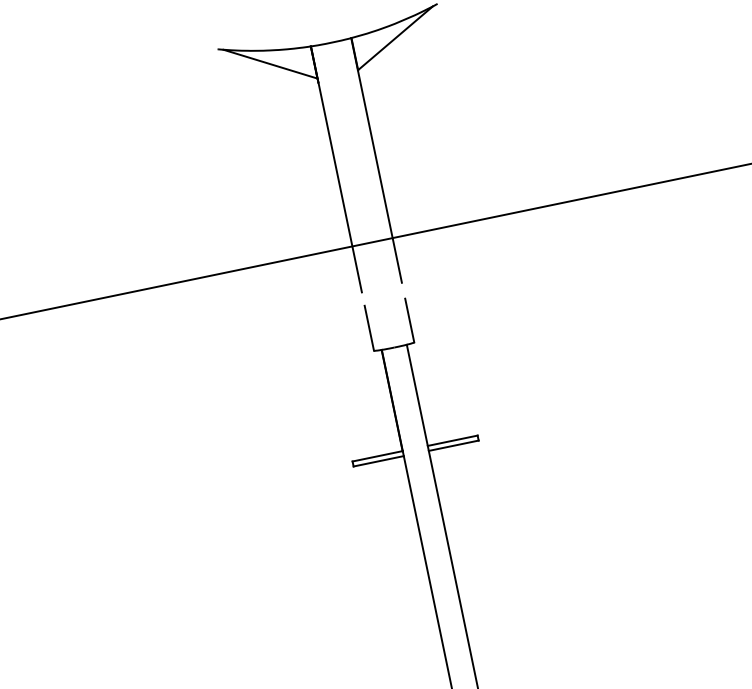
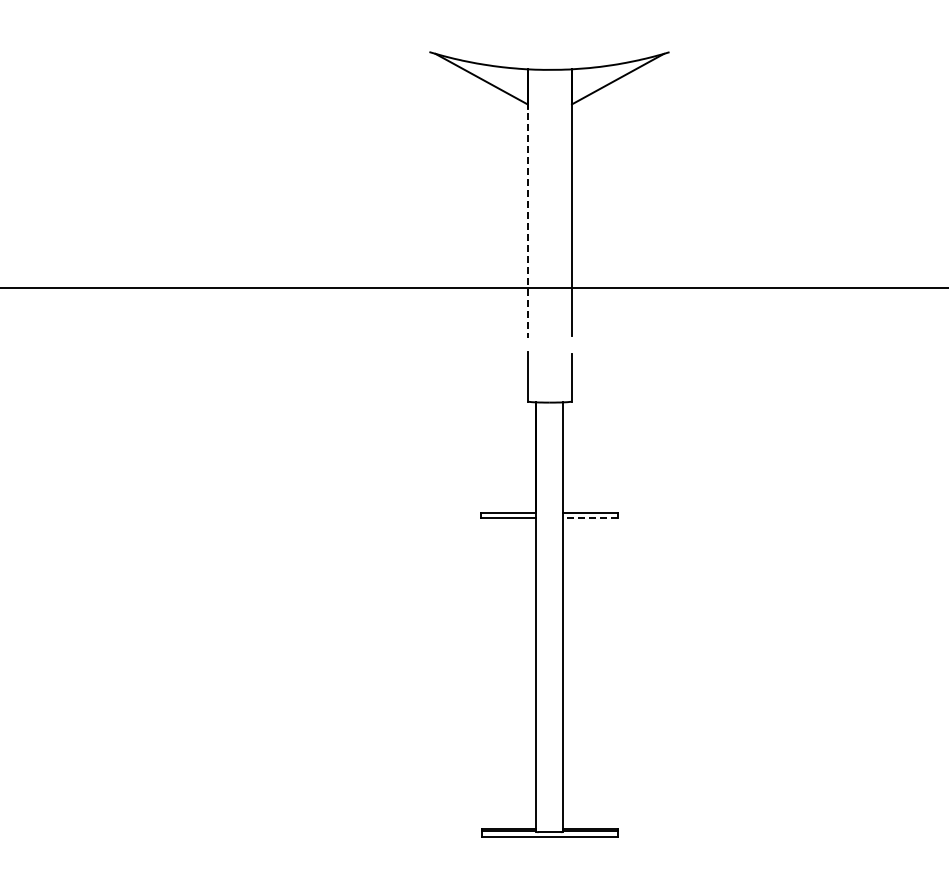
line: (336, 170) -> (527, 204), solid -> dashed
line: (453, 446) -> (590, 518), solid -> dashed

